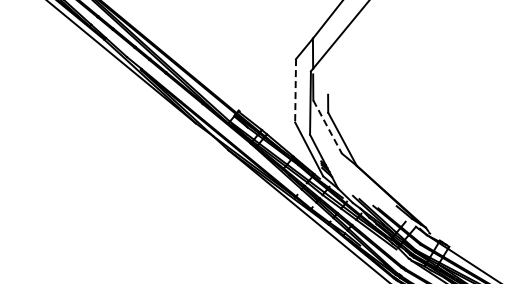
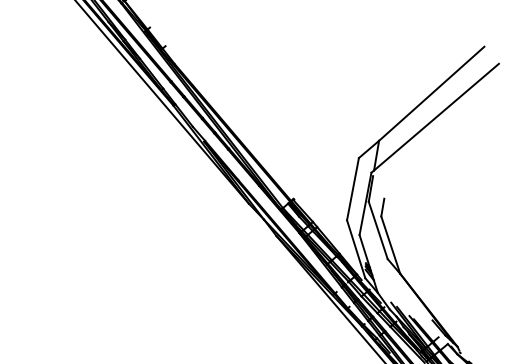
line: (295, 91) -> (352, 189), dashed -> solid
line: (327, 127) -> (378, 230), dashed -> solid

